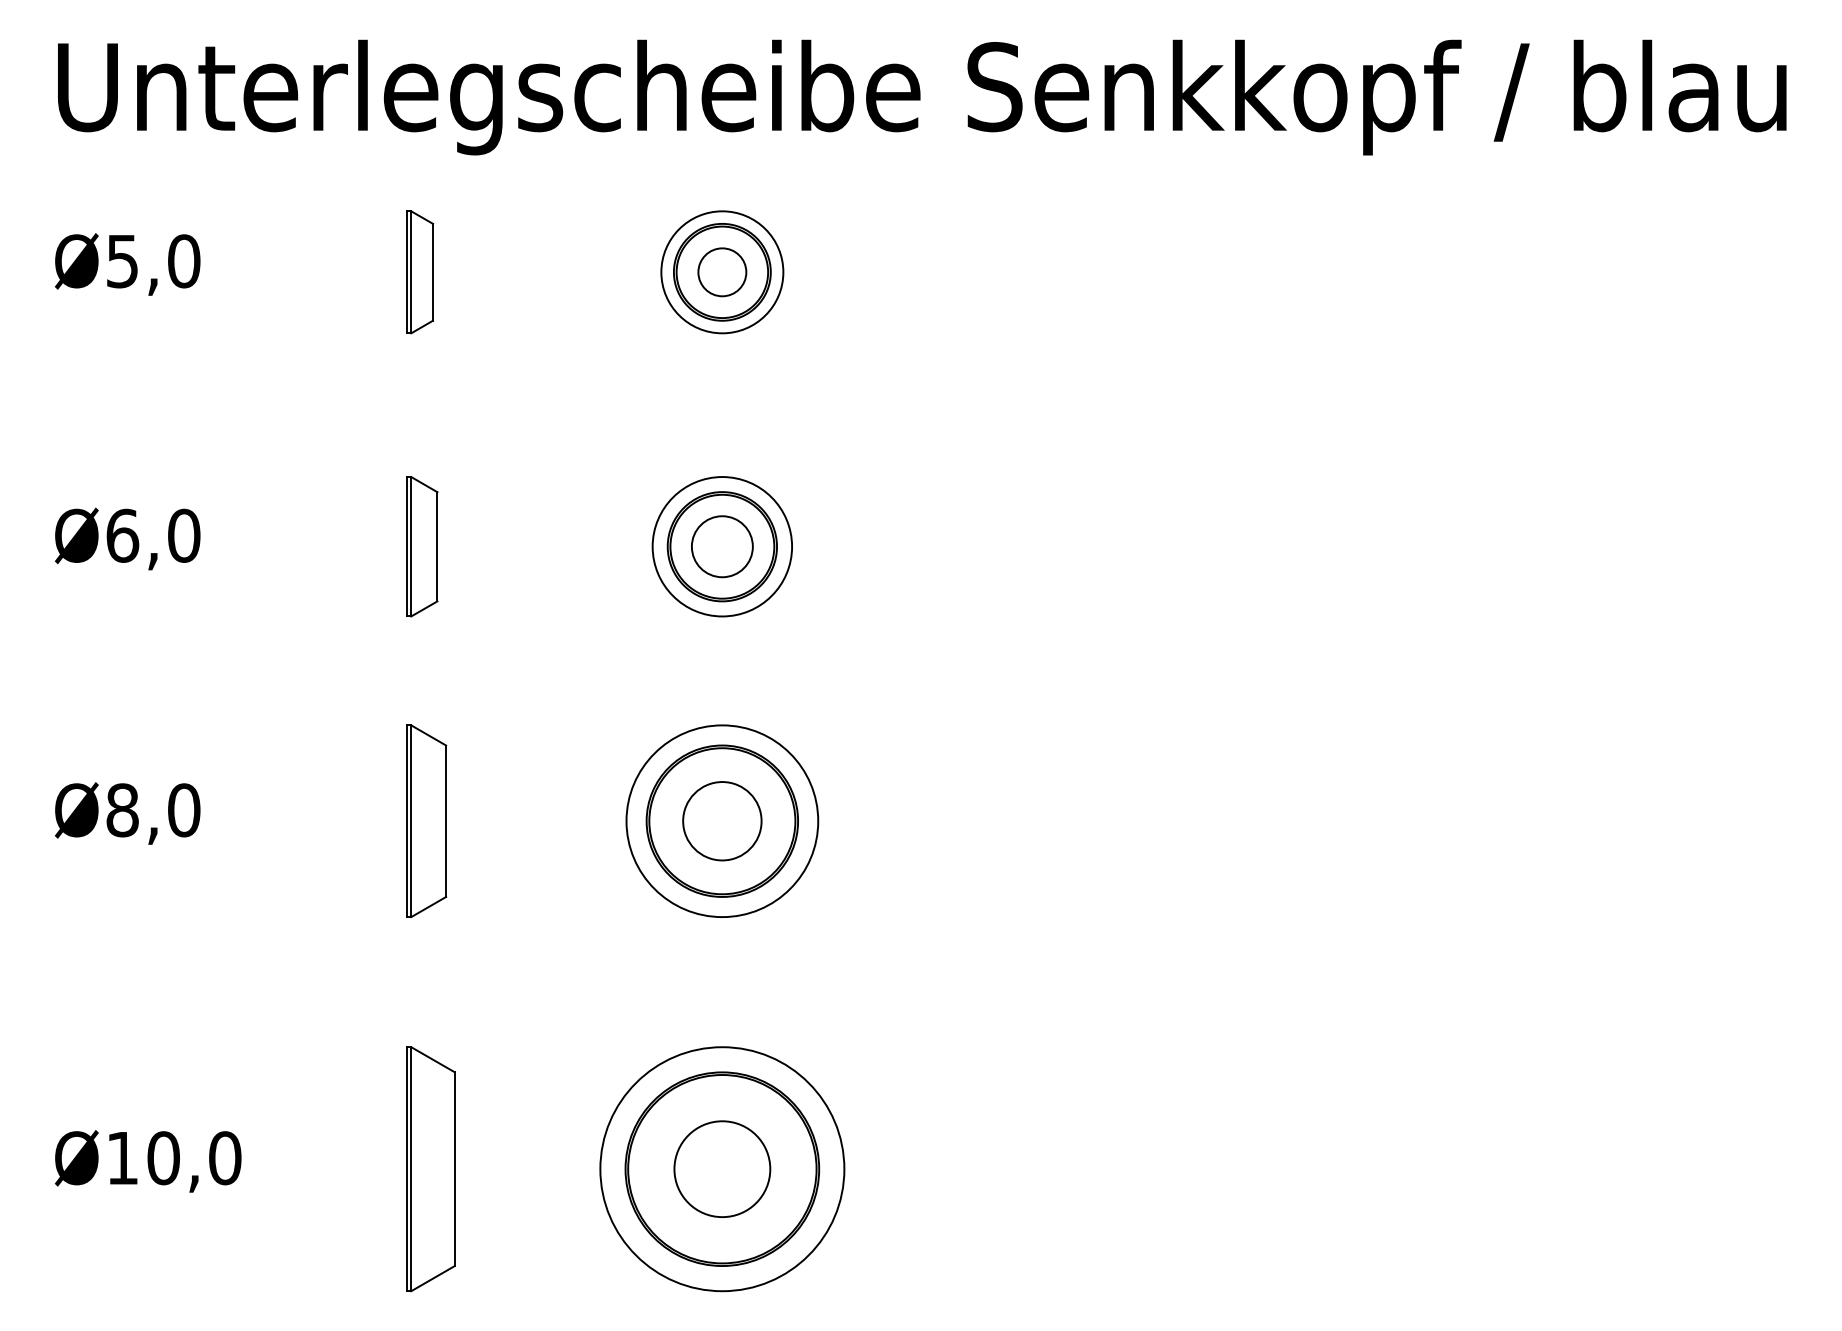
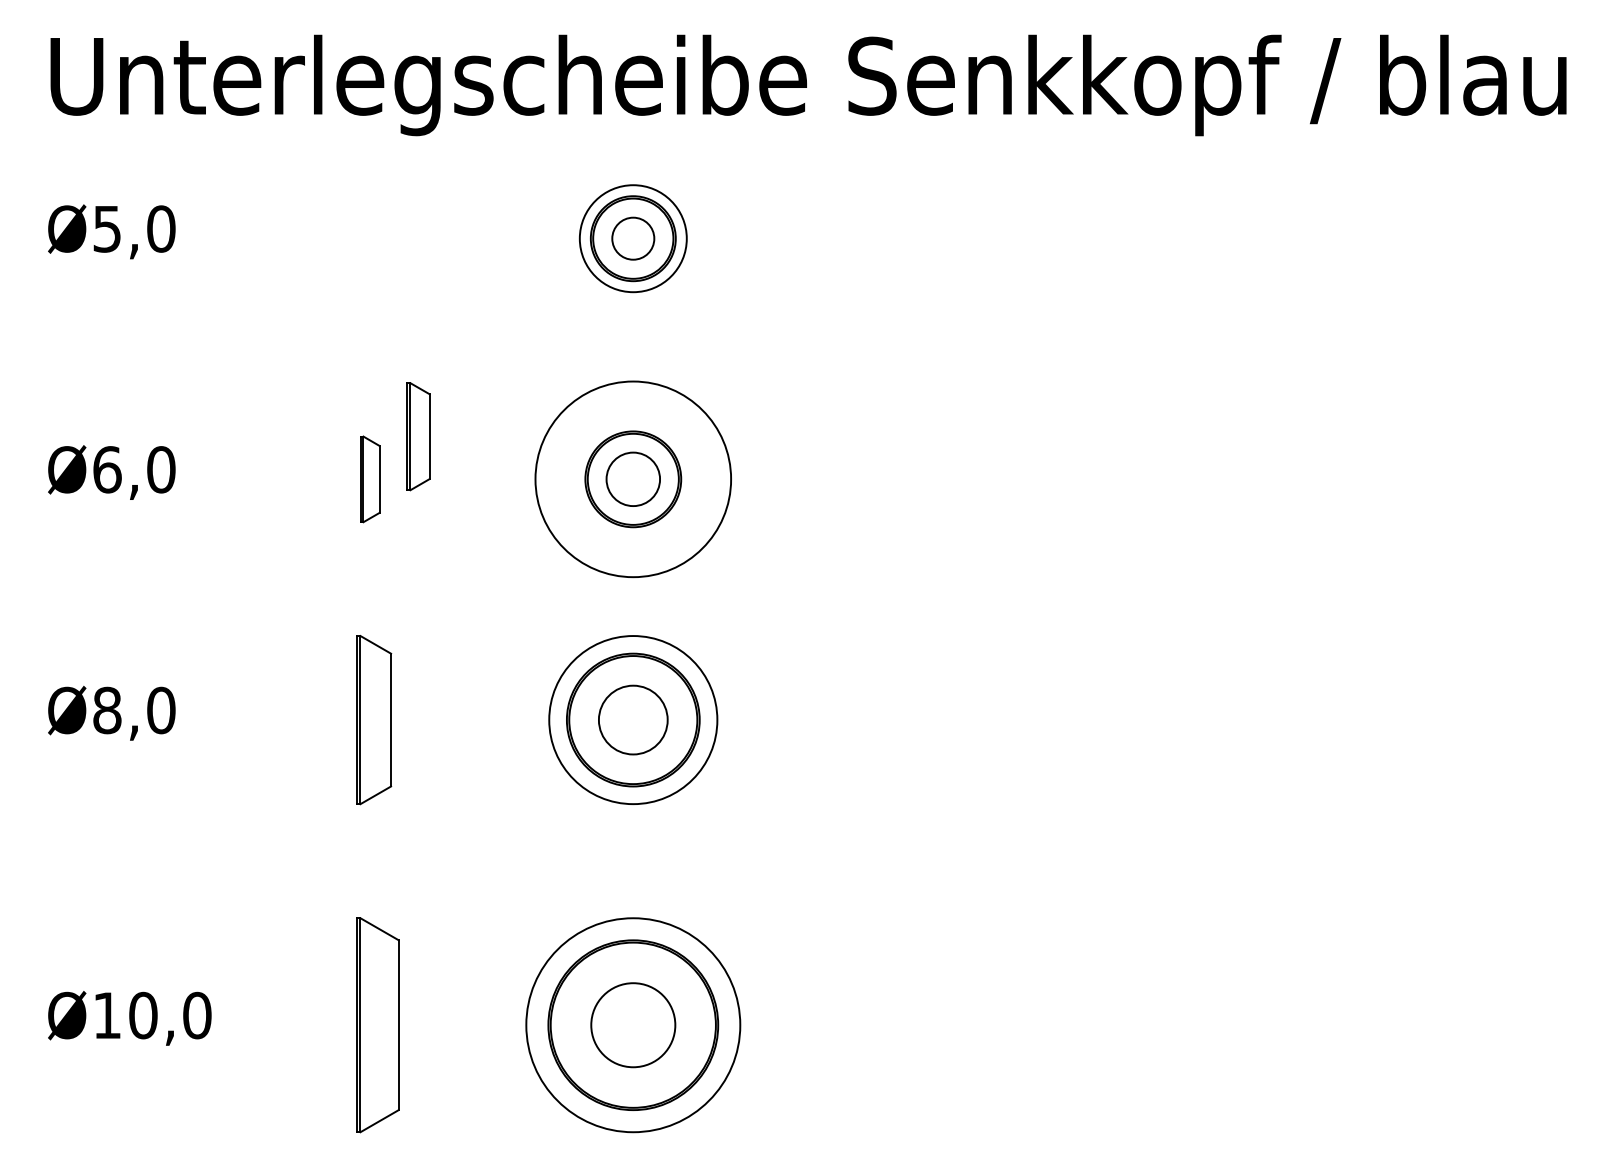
part: (420, 272) -> (418, 436), moved
part: (422, 546) -> (370, 479), size x0.7
circle: (722, 546) -> (633, 479), size x1.6

